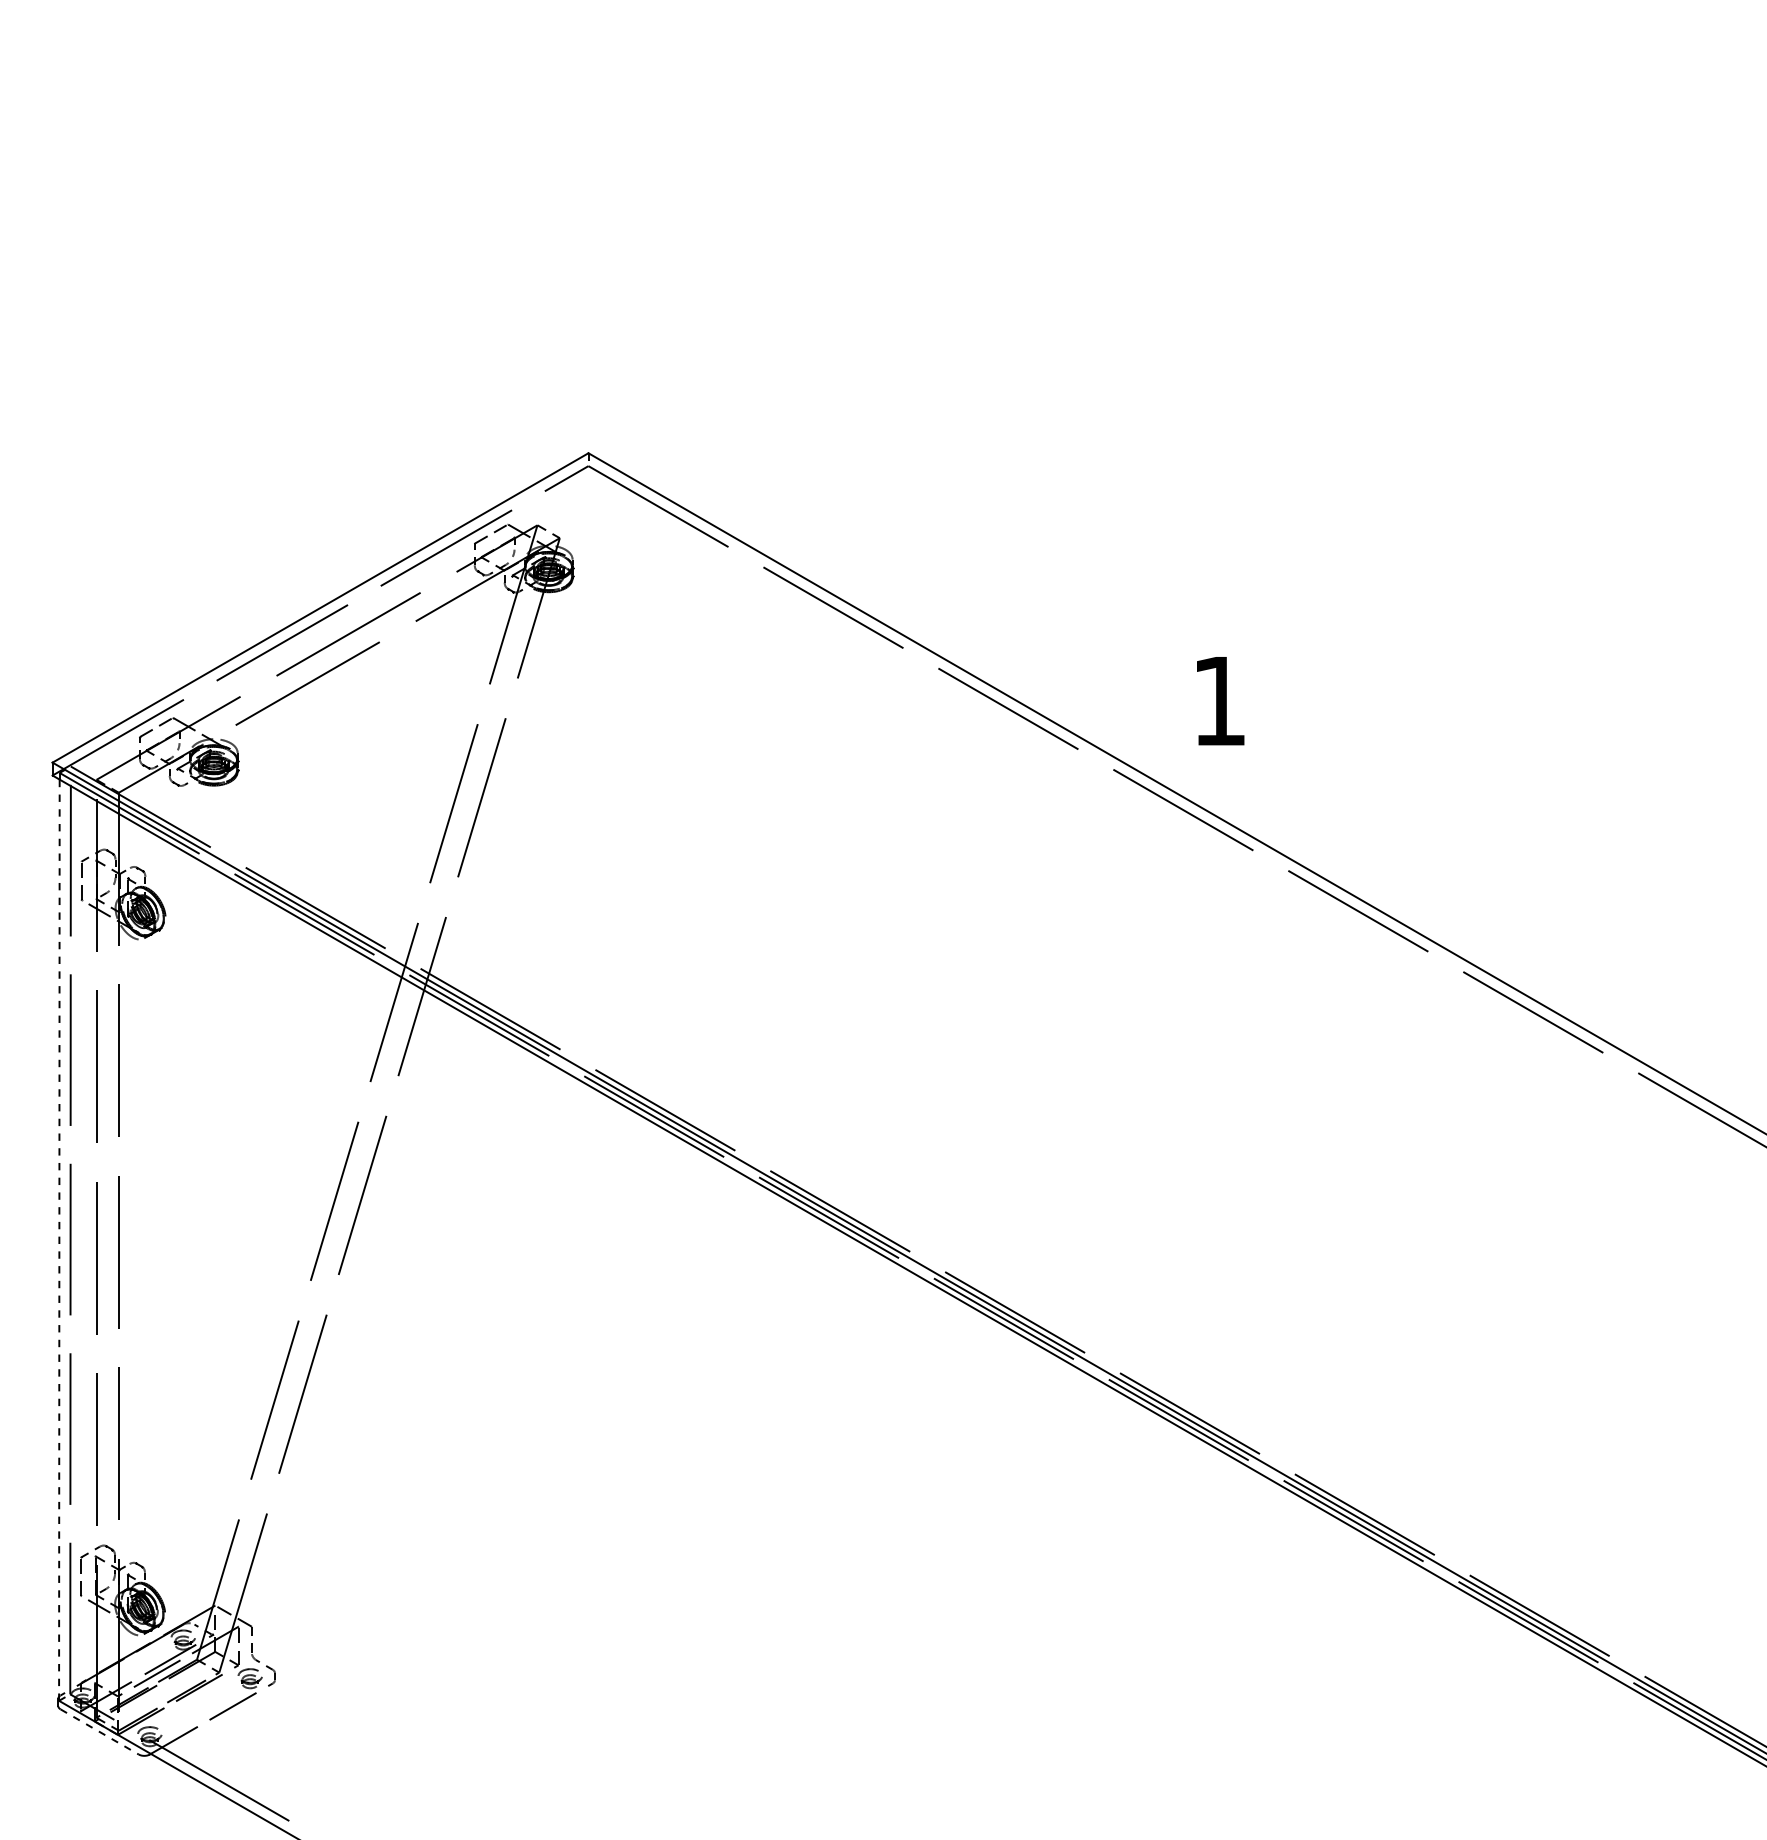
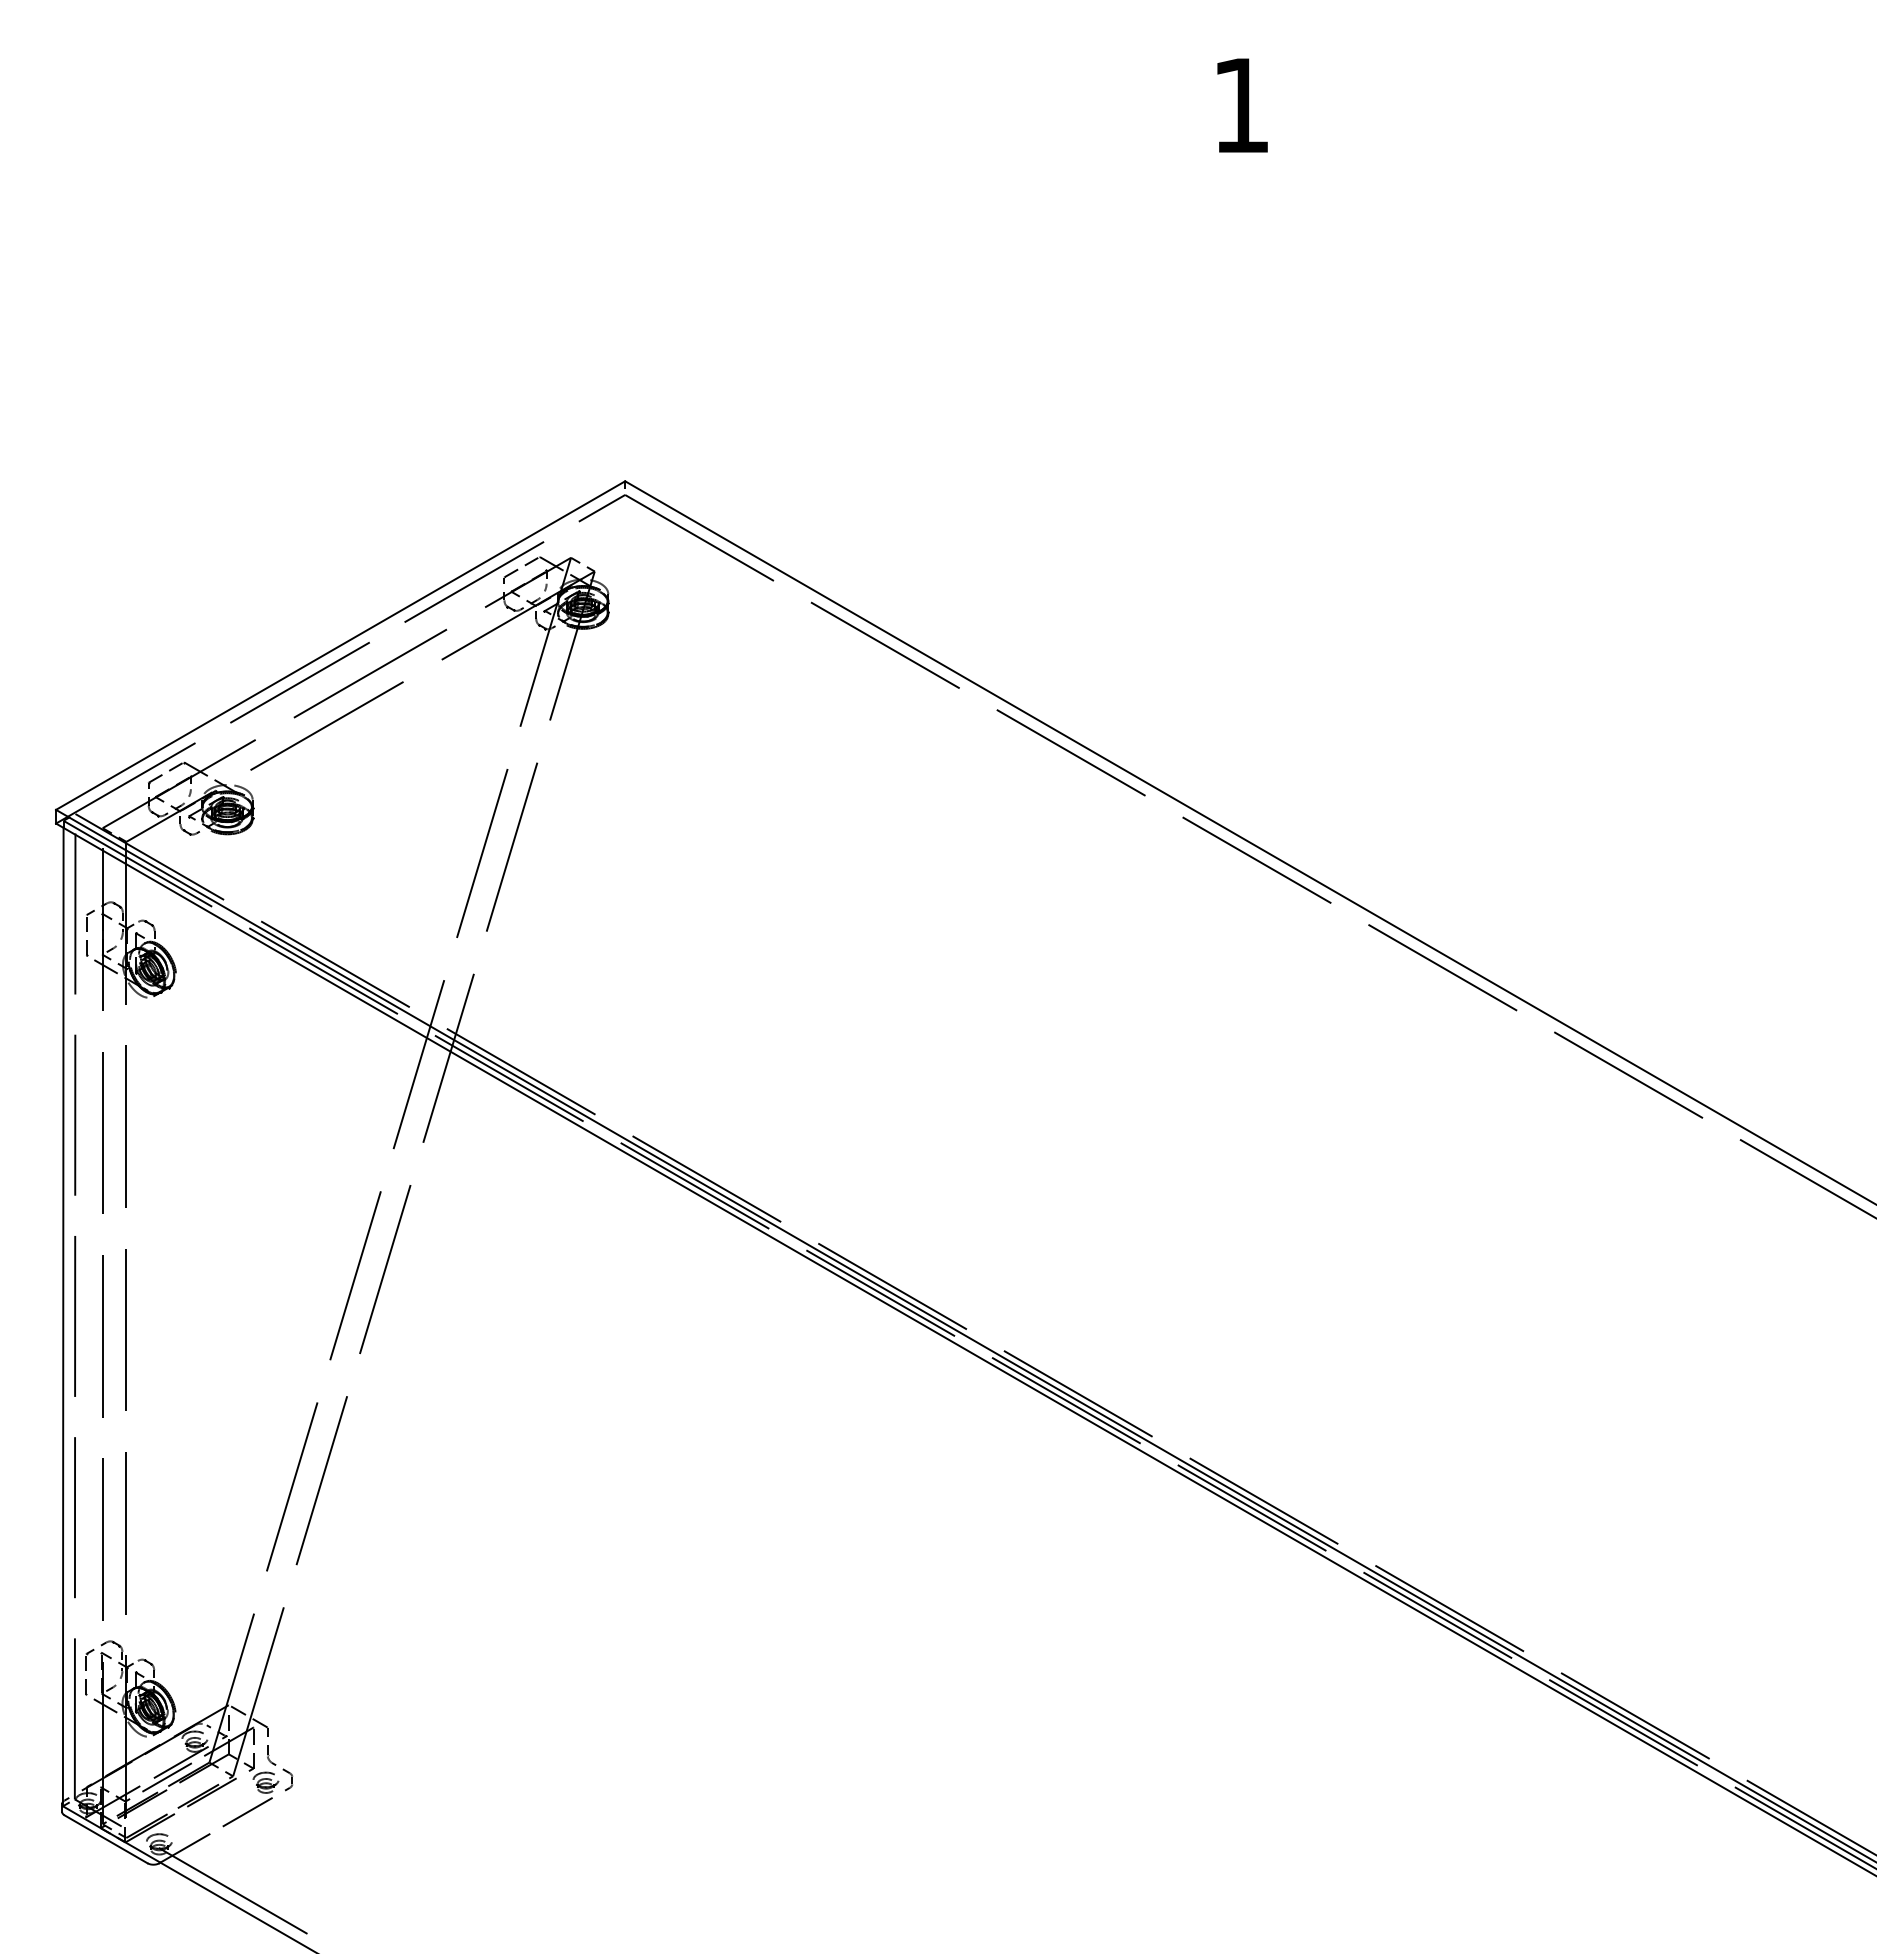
text: (1220, 701) -> (1242, 105), moved
line: (59, 1239) -> (63, 1316), dashed -> solid
line: (100, 1732) -> (106, 1839), dashed -> solid

